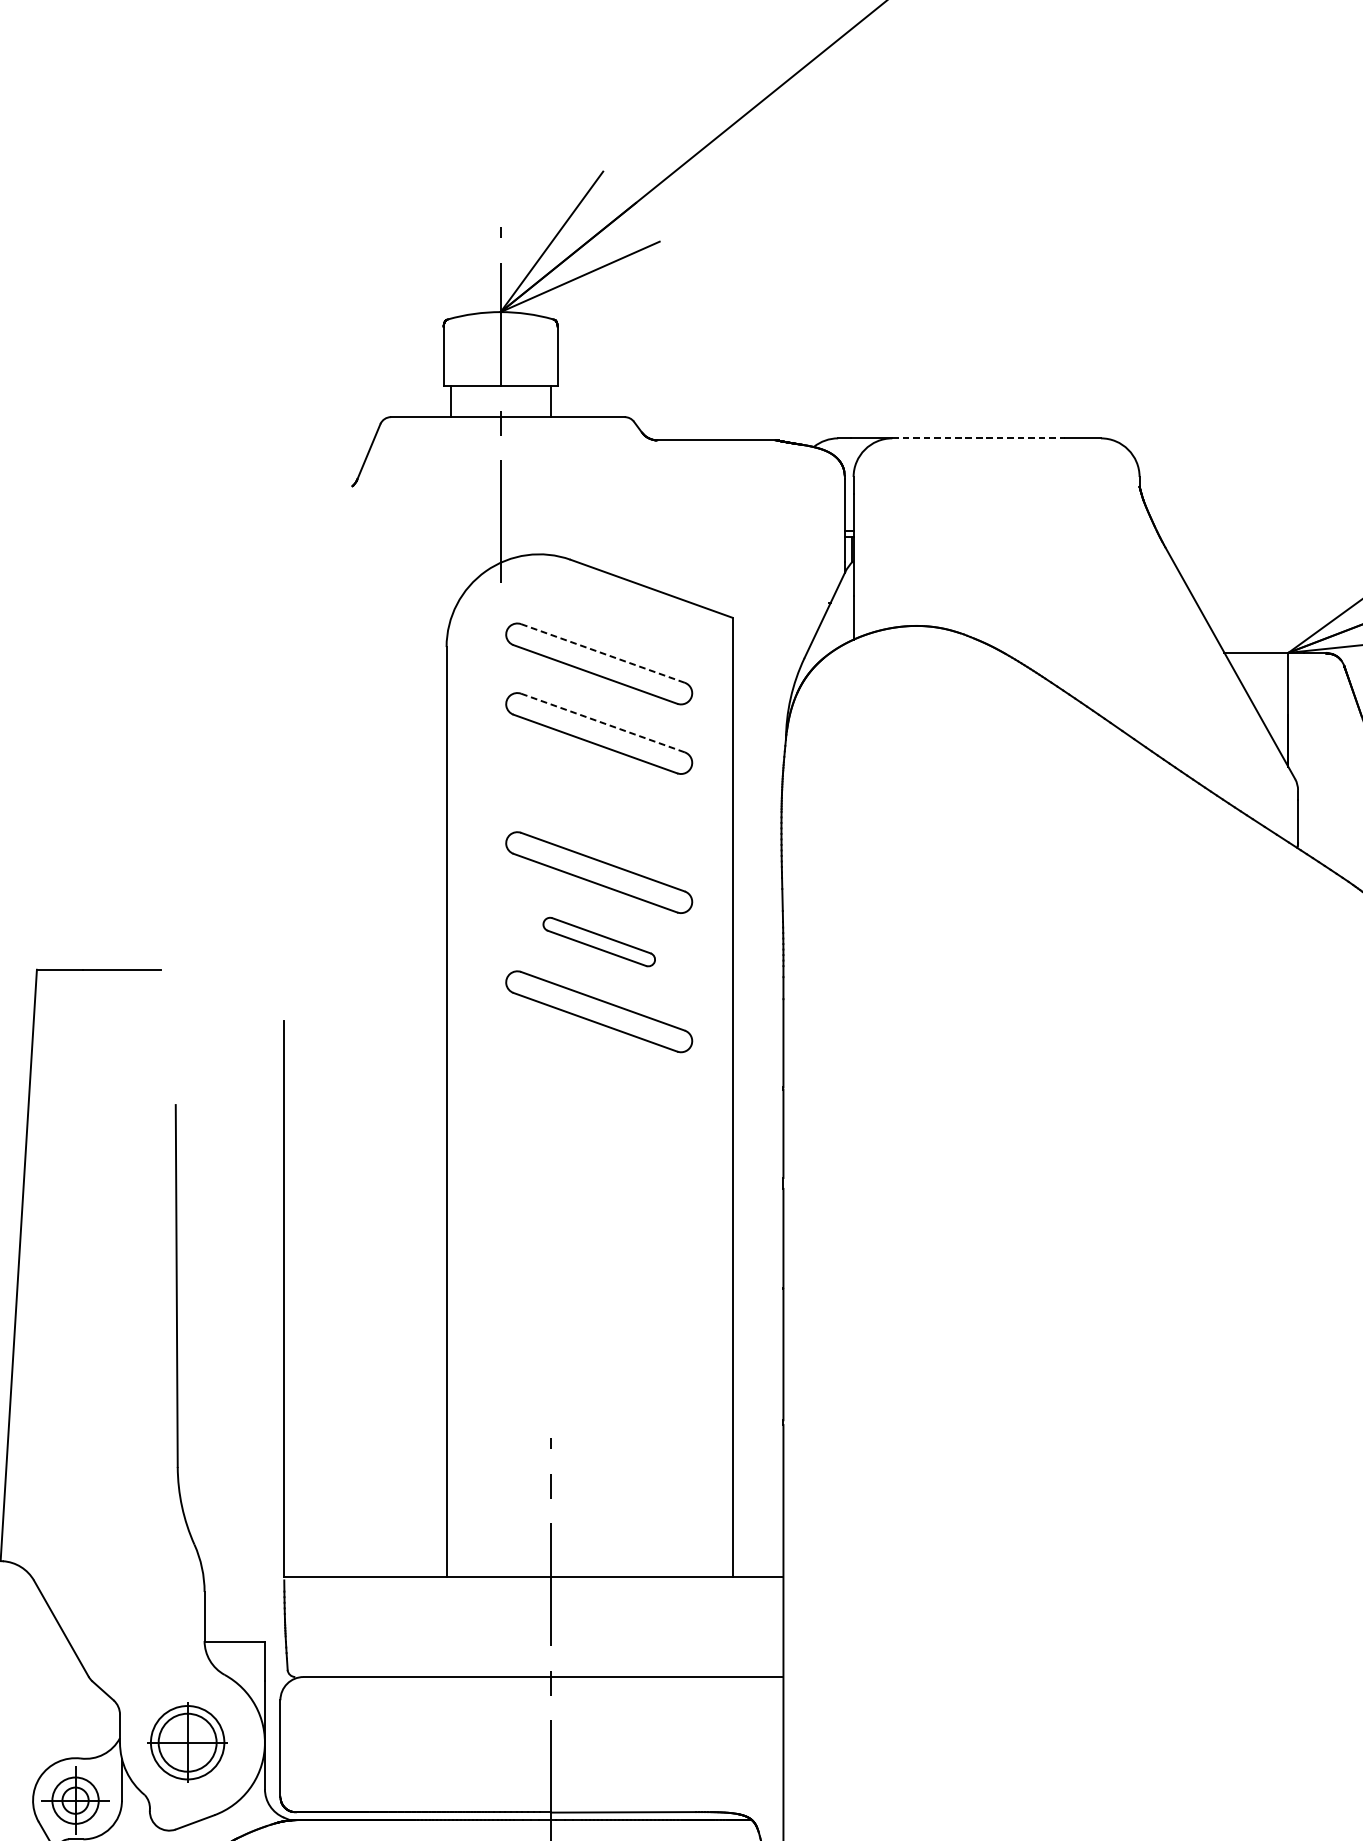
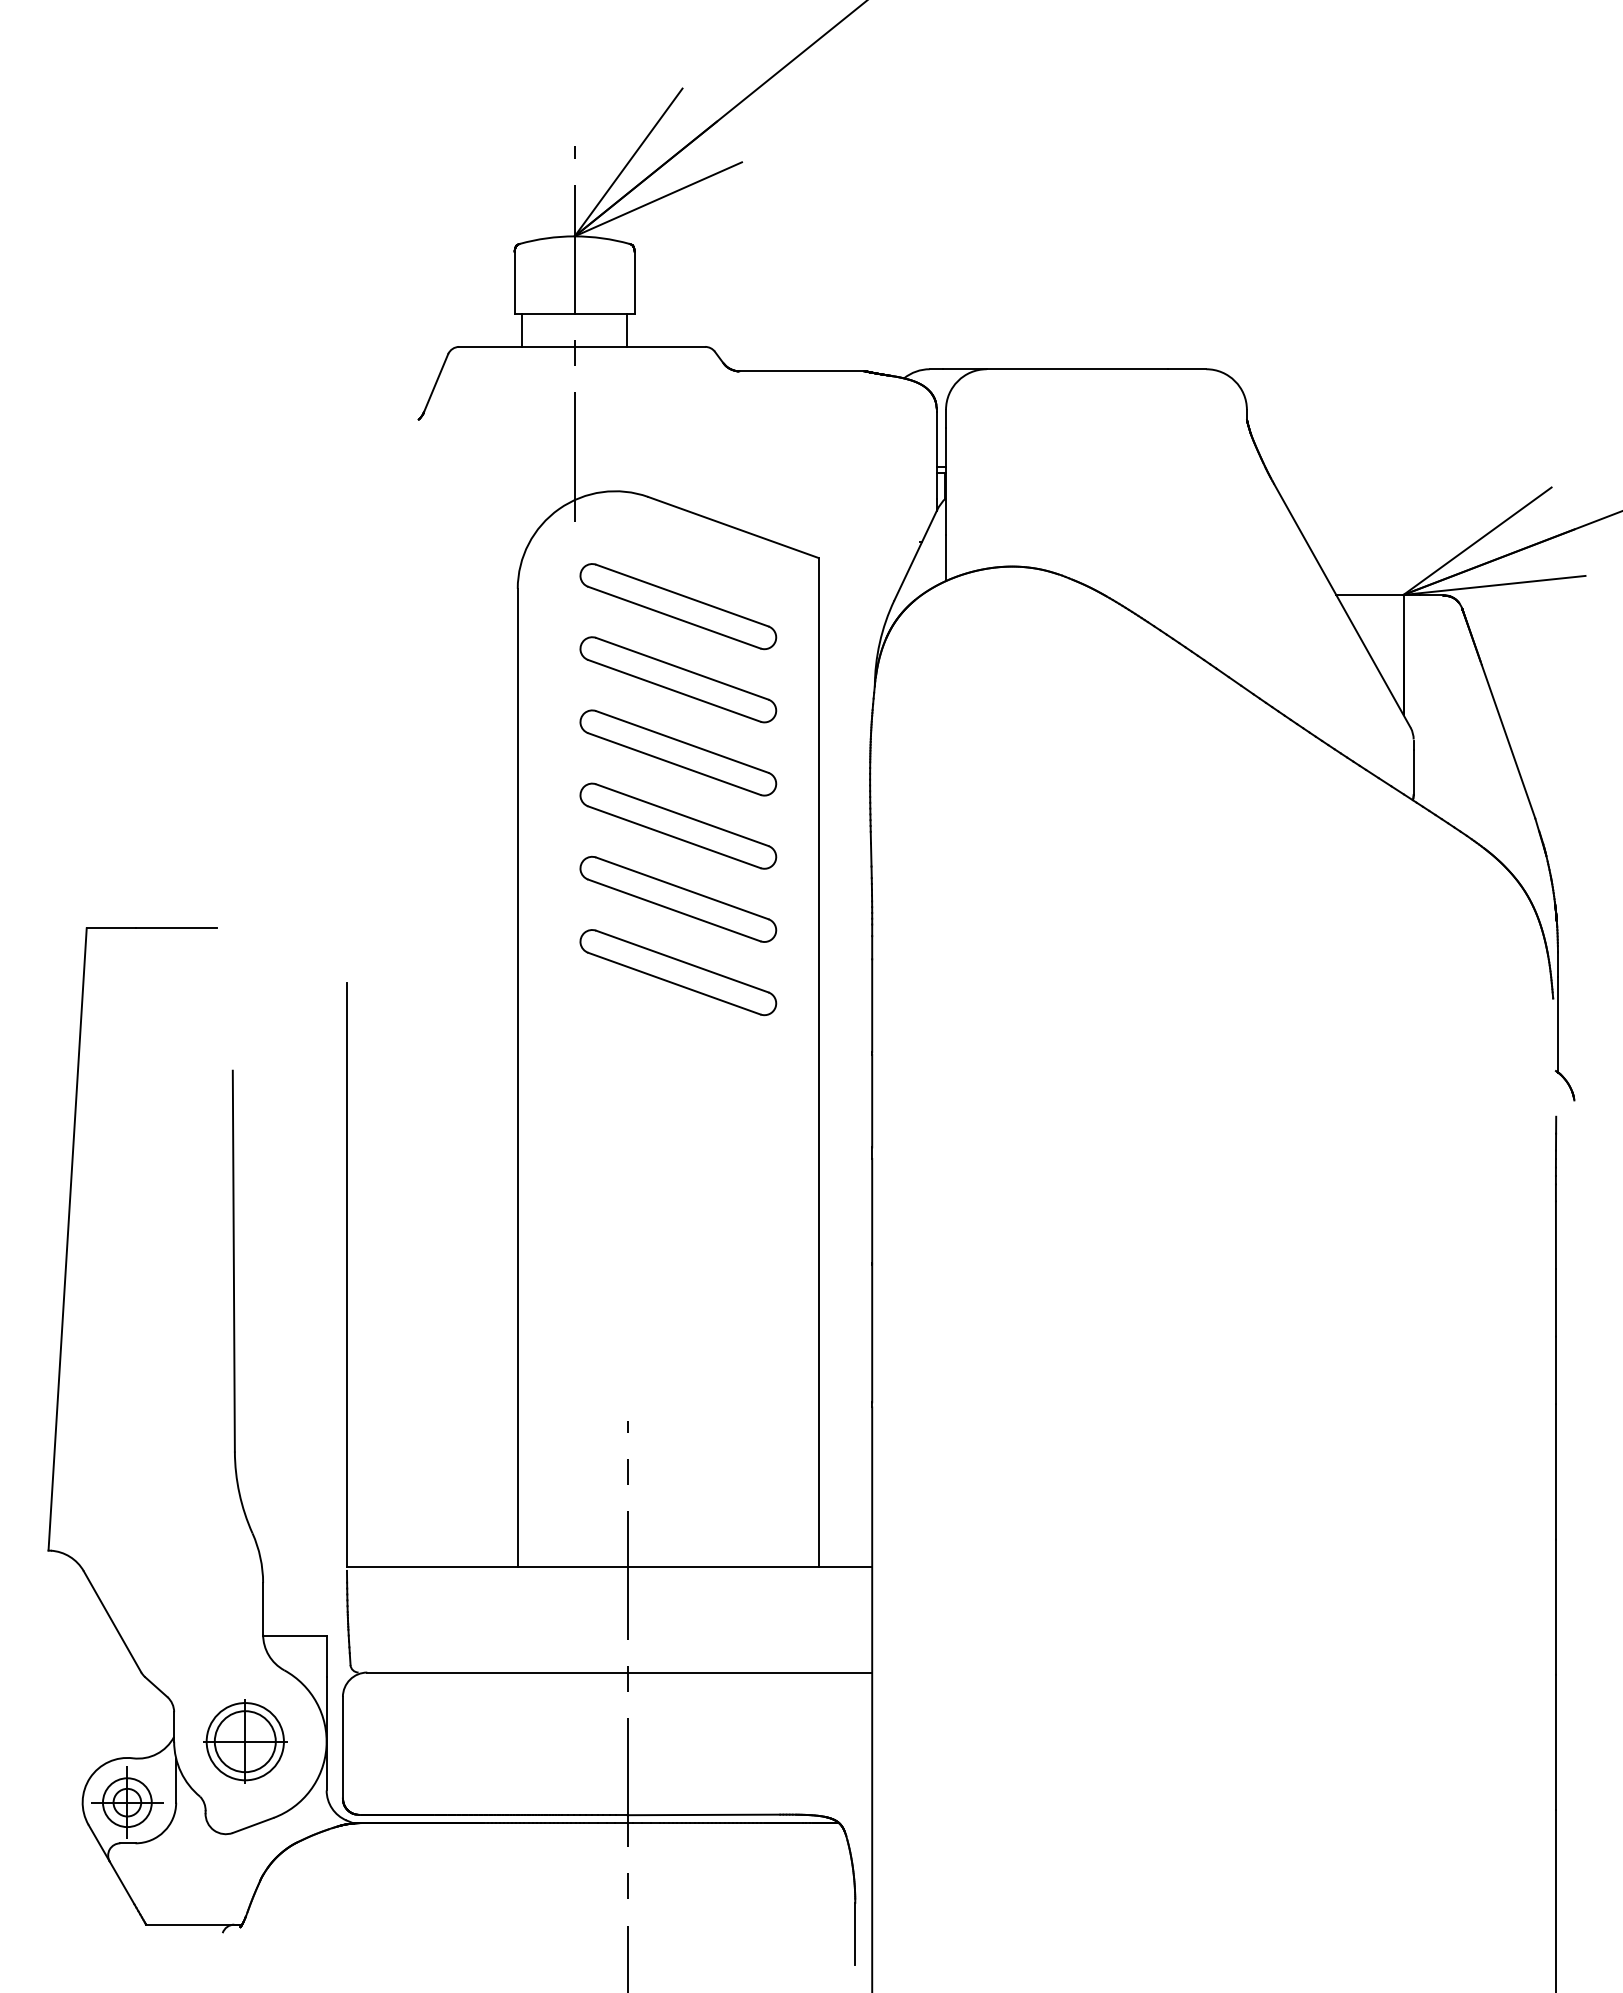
line: (978, 438) -> (1077, 369), dashed -> solid
line: (603, 653) -> (682, 595), dashed -> solid
line: (603, 722) -> (682, 668), dashed -> solid
part: (599, 802) -> (678, 752), added
part: (599, 941) -> (678, 898), size x1.67

